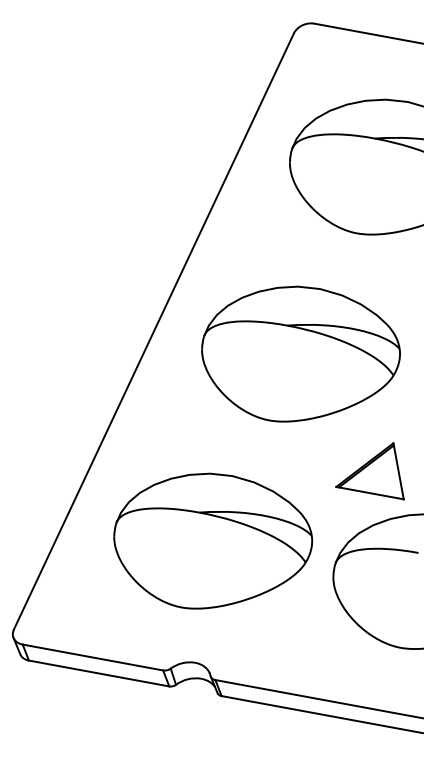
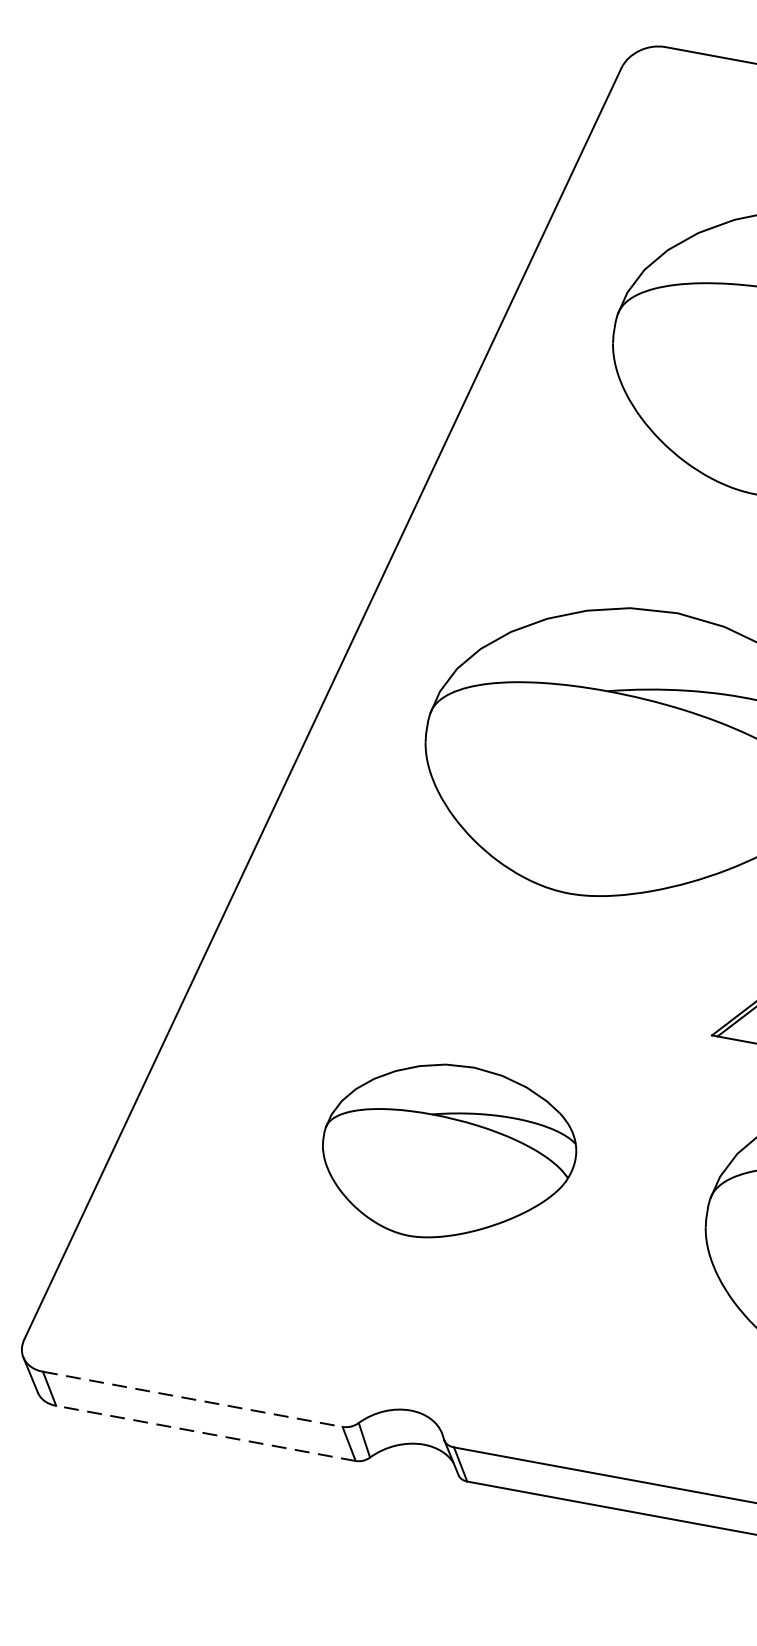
part: (213, 540) -> (449, 1149), size x0.6
line: (93, 657) -> (193, 1399), solid -> dashed
line: (98, 673) -> (204, 1433), solid -> dashed

